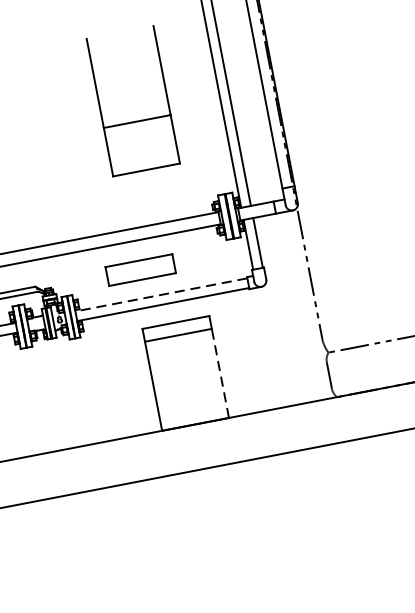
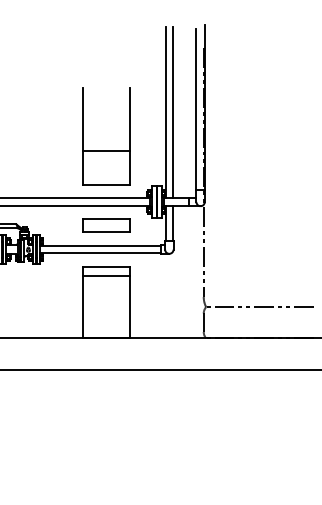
part: (136, 121) -> (106, 150), moved
part: (140, 269) -> (106, 225), moved
line: (161, 295) -> (100, 246), dashed -> solid
line: (220, 372) -> (130, 306), dashed -> solid

